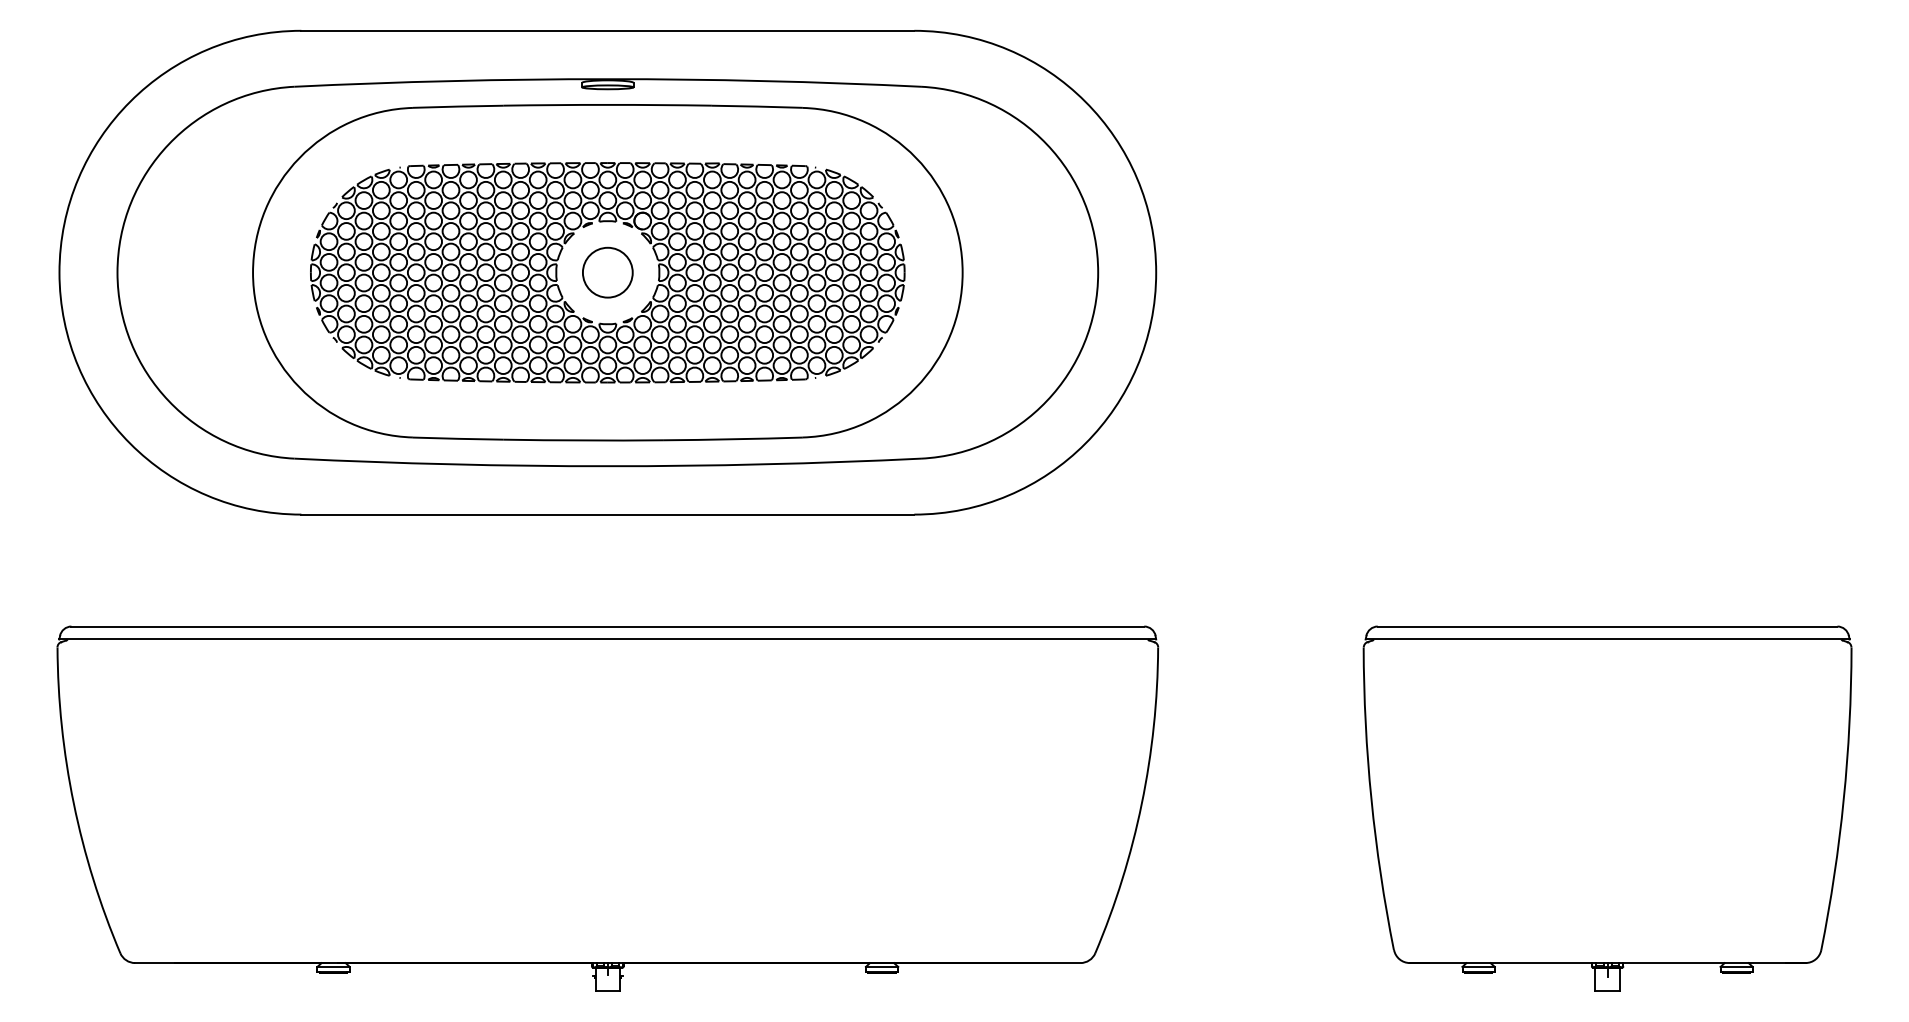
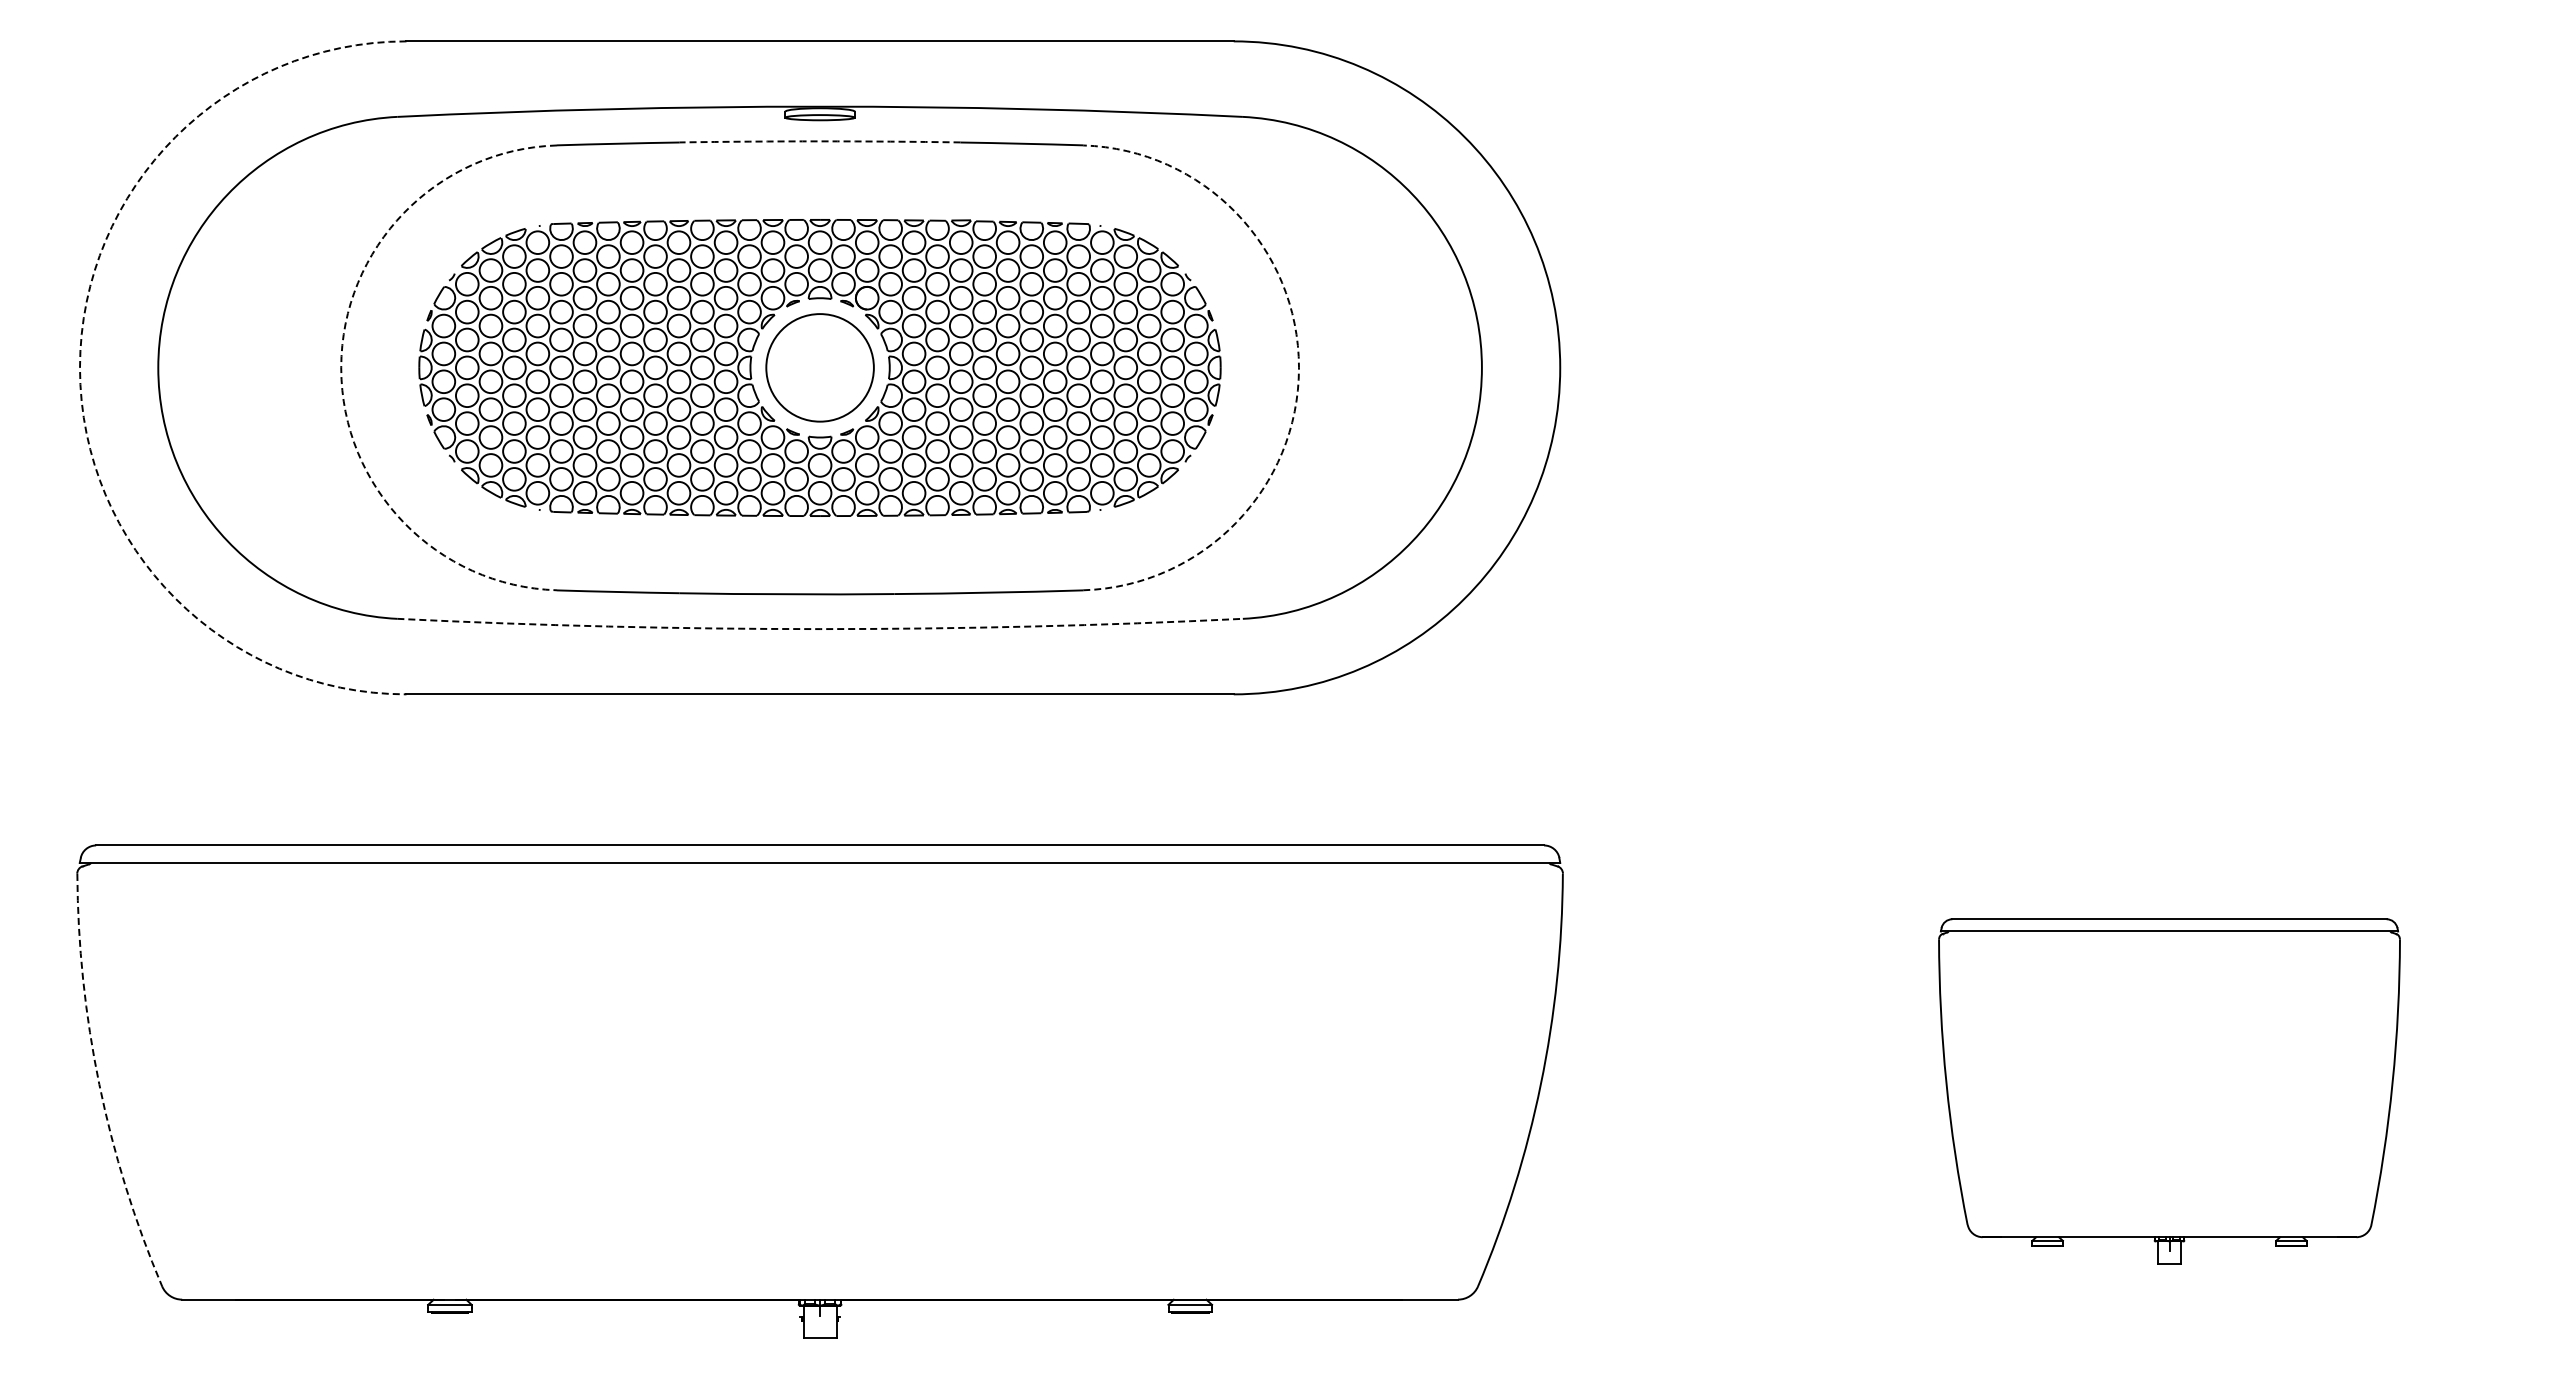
arc: (608, 104) -> (820, 141), solid -> dashed
arc: (59, 272) -> (79, 367), solid -> dashed
arc: (253, 272) -> (341, 367), solid -> dashed
circle: (607, 272) -> (819, 367), size x1.6
arc: (963, 272) -> (1299, 367), solid -> dashed
arc: (608, 466) -> (820, 629), solid -> dashed
arc: (73, 803) -> (99, 1084), solid -> dashed
part: (1607, 808) -> (2169, 1091), size x0.7

